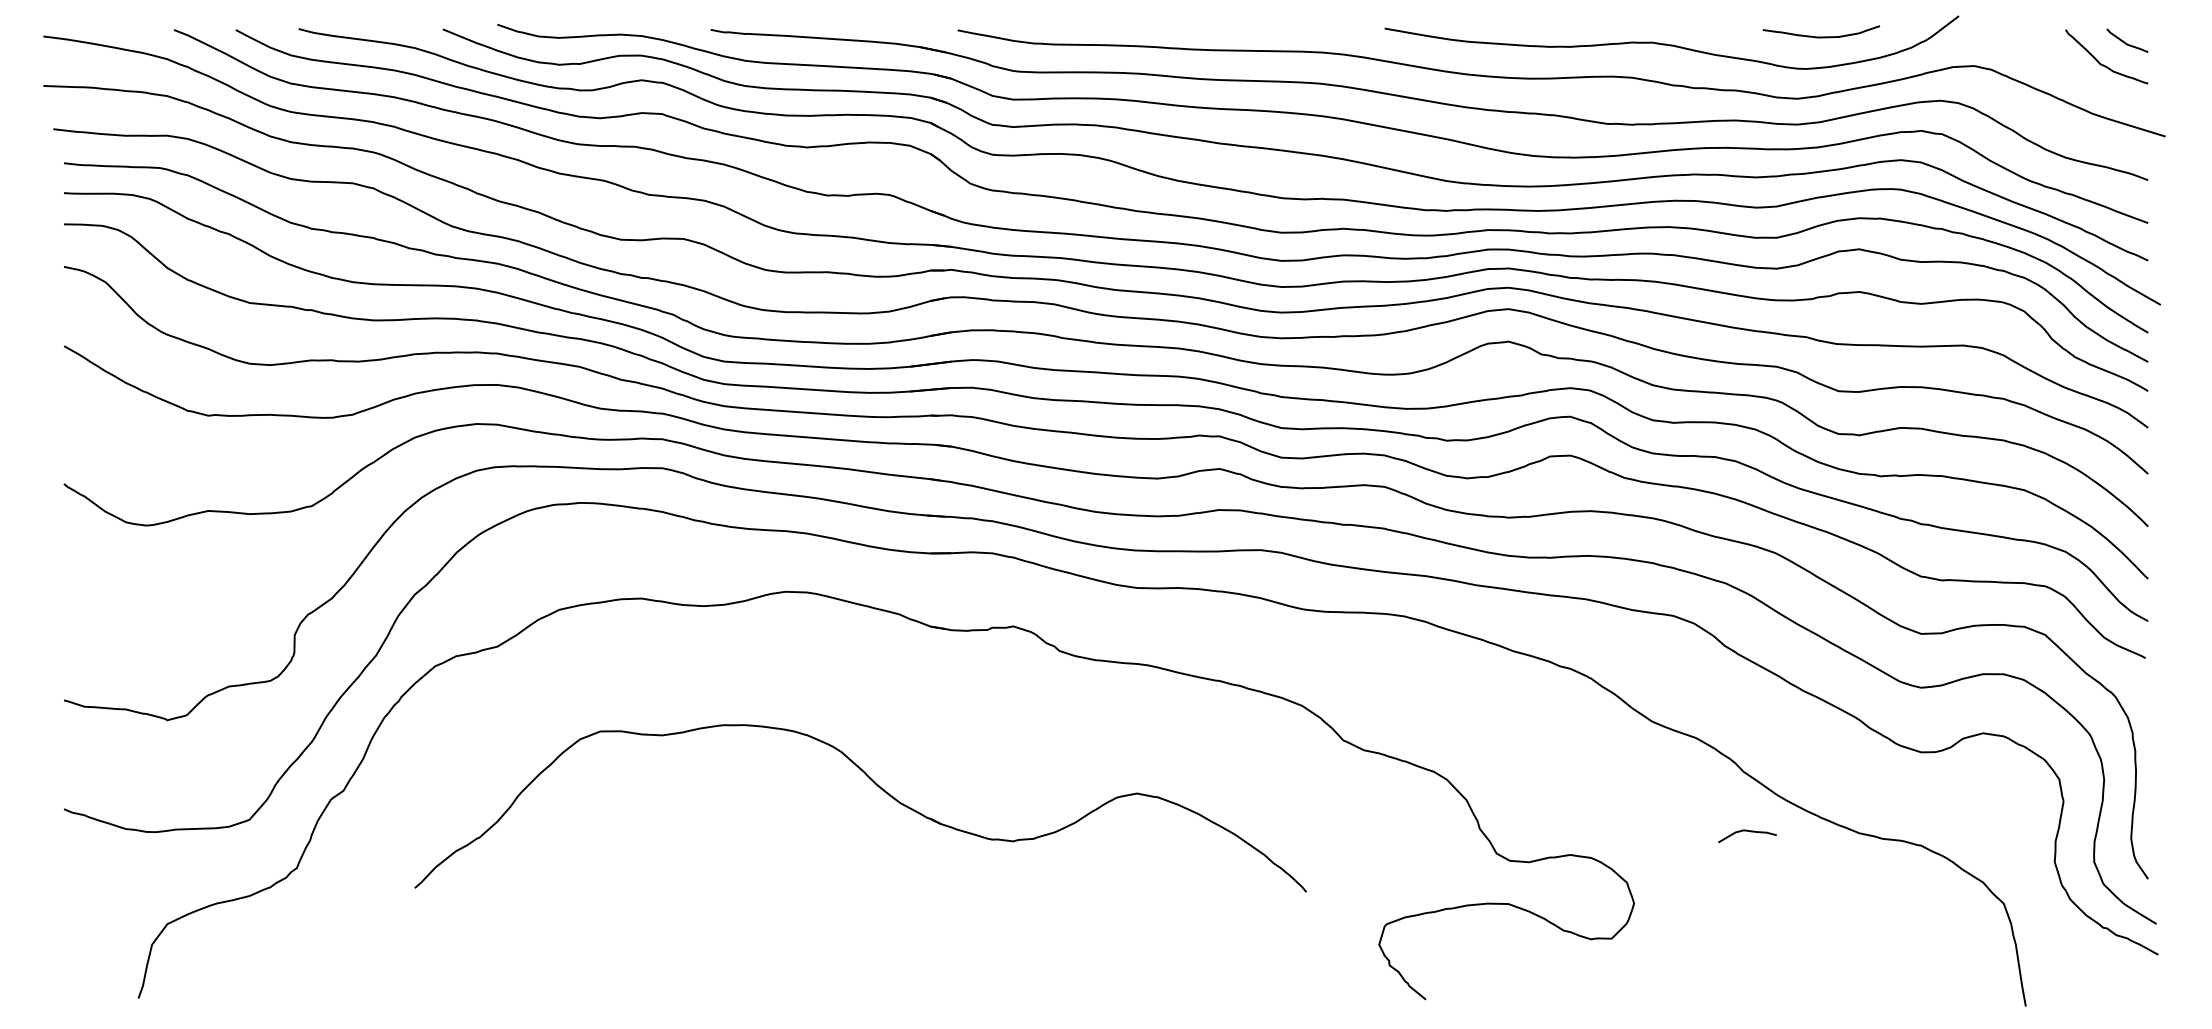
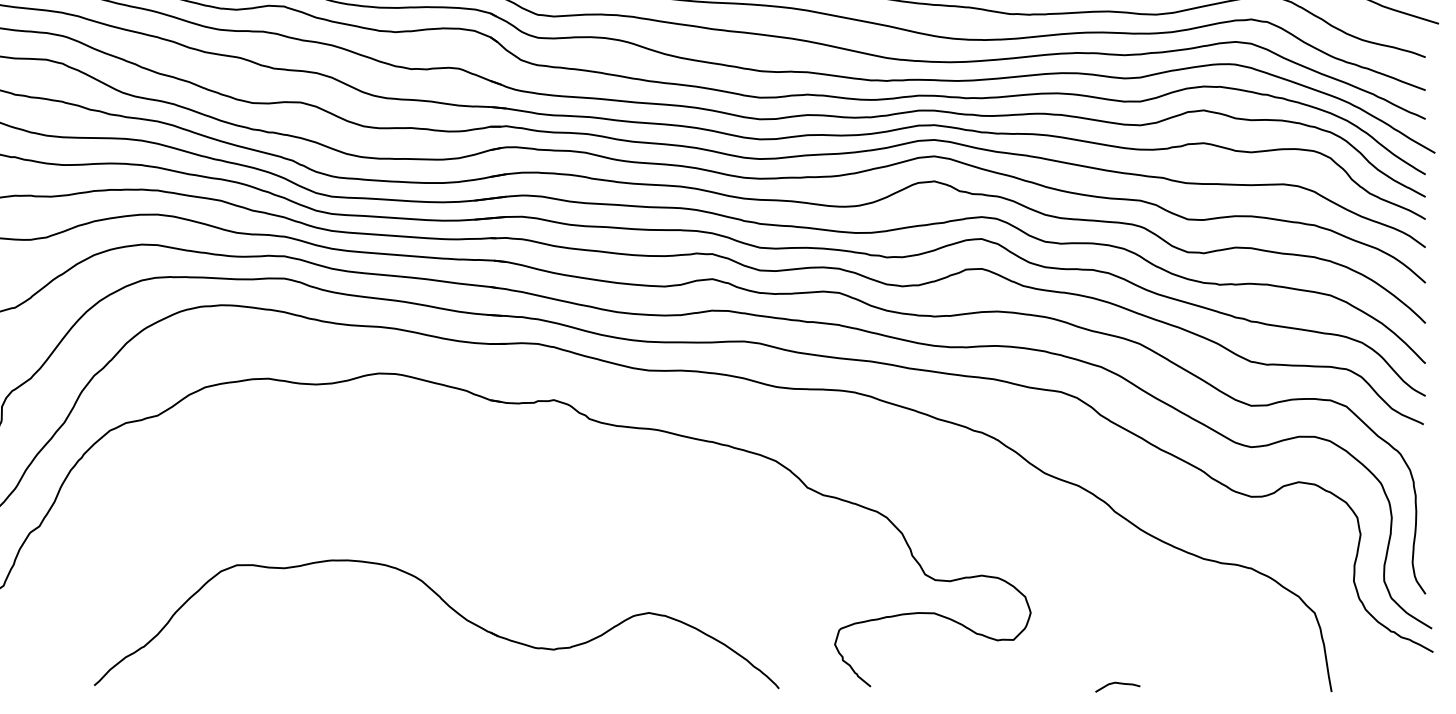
part: (879, 788) -> (451, 609), moved
curve: (1747, 831) -> (1117, 683), moved

